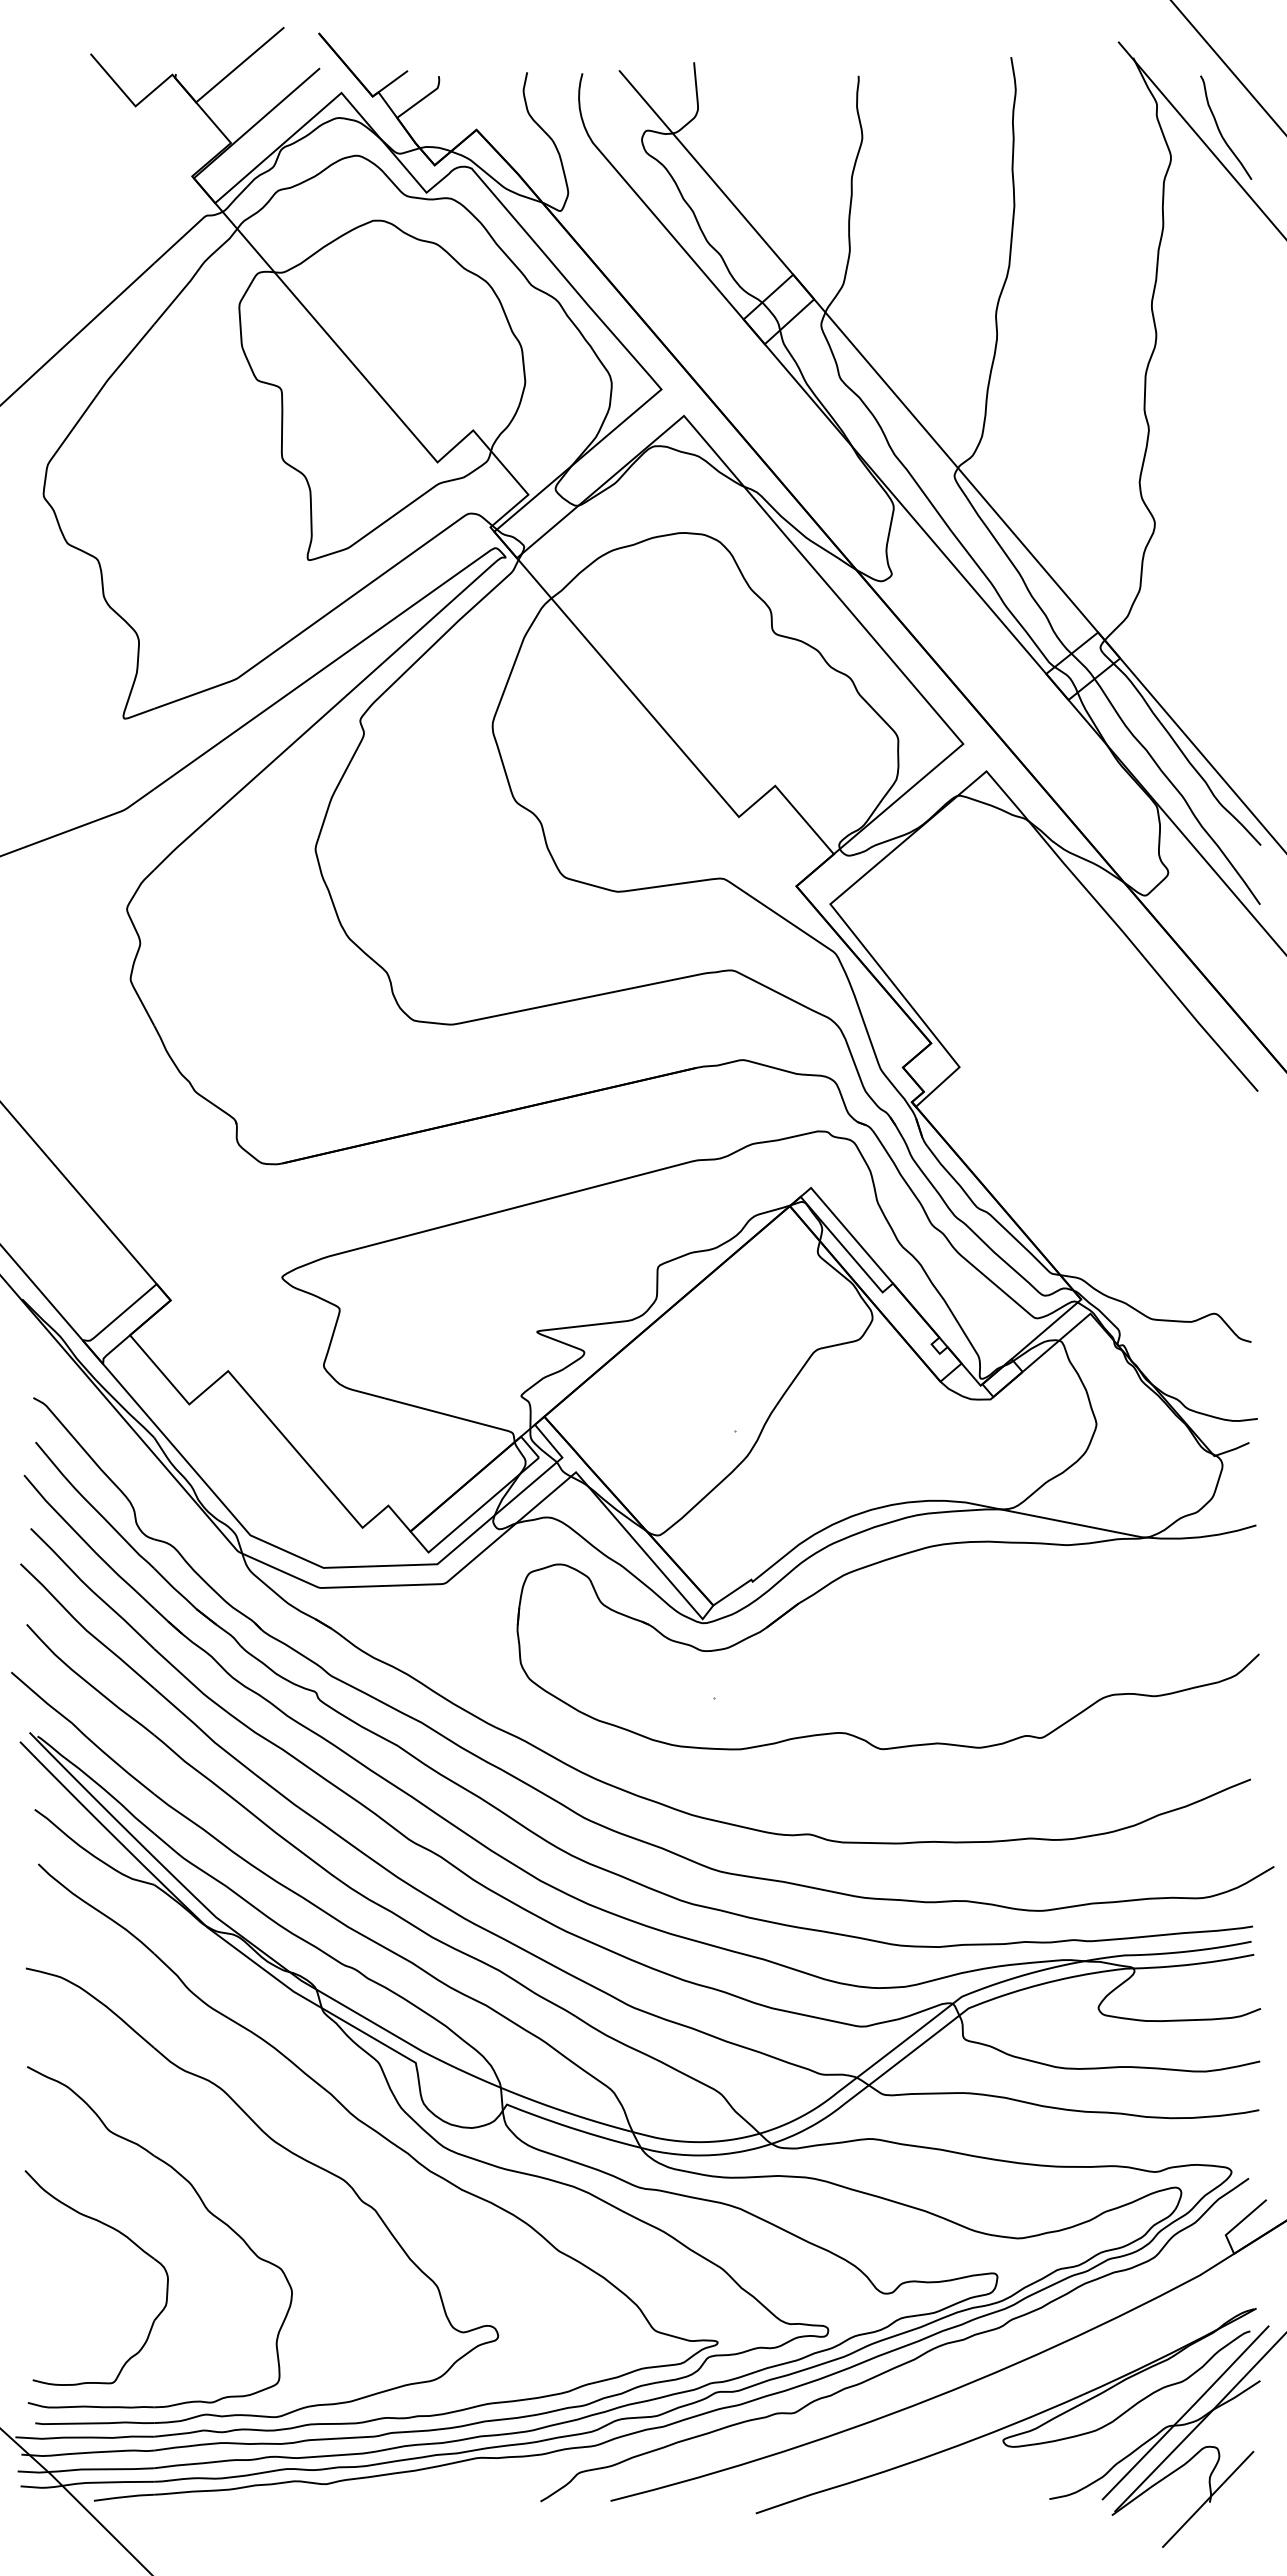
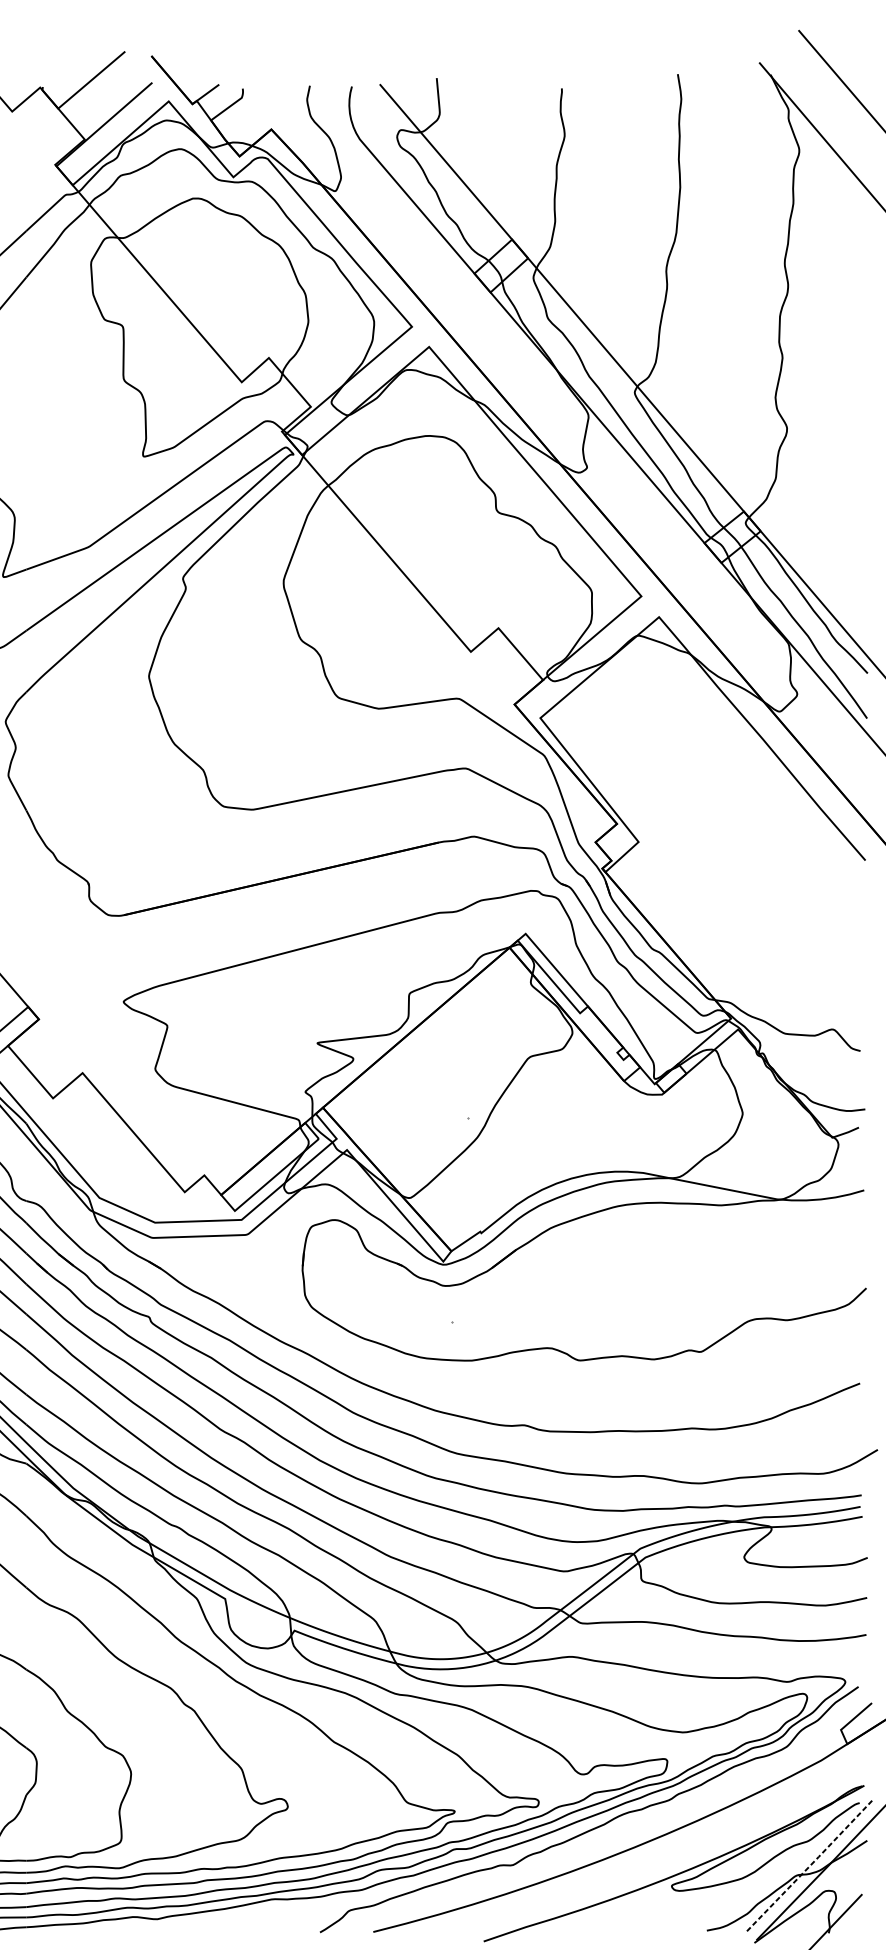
curve: (1220, 130) -> (836, 129), removed
line: (1186, 2412) -> (811, 1864), solid -> dashed

